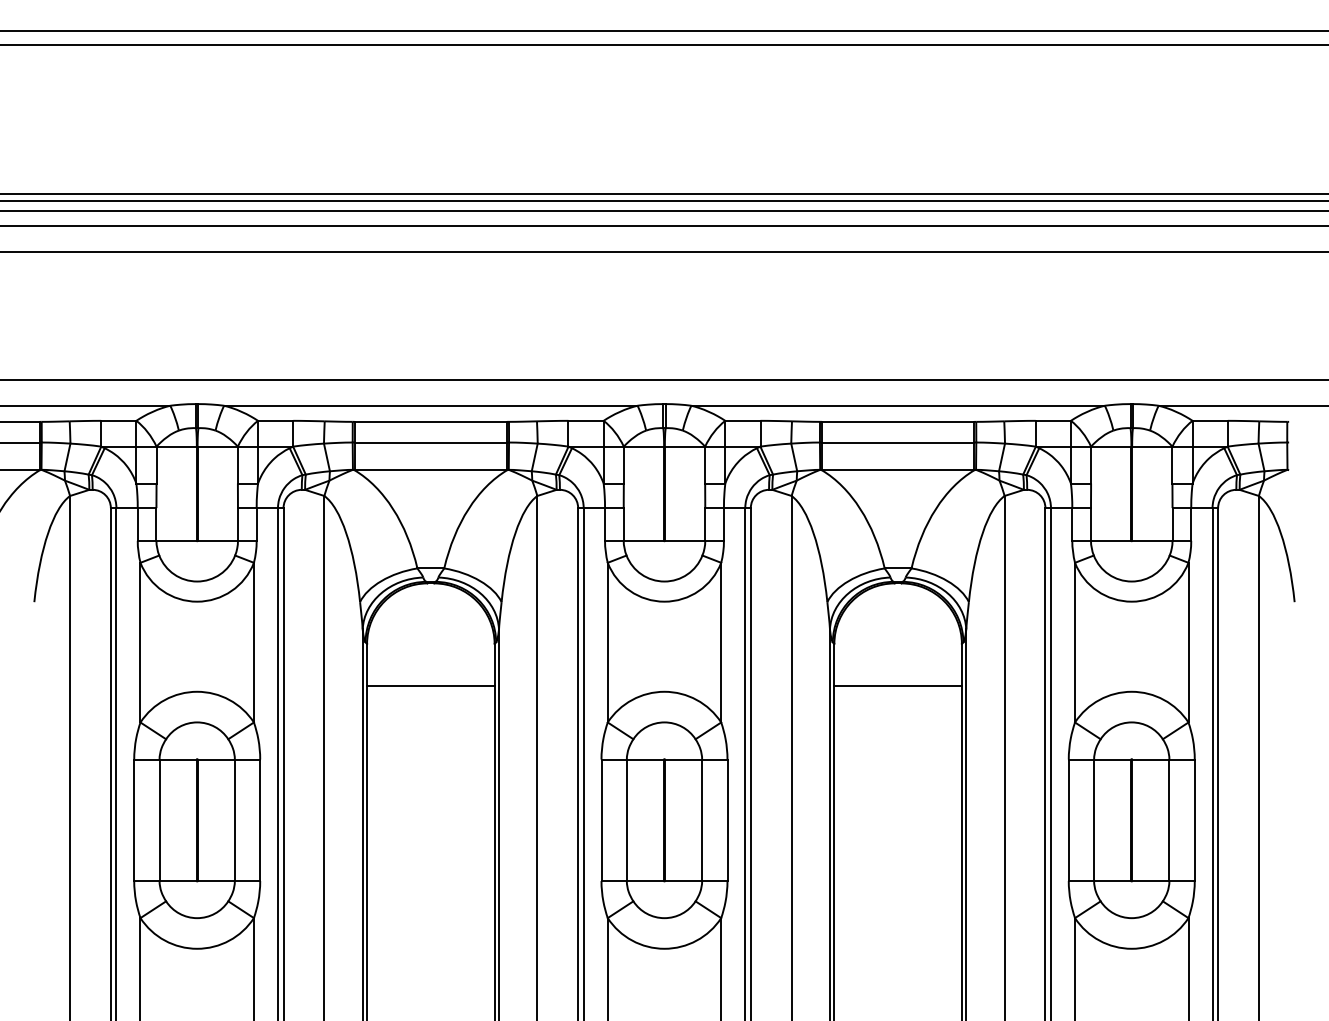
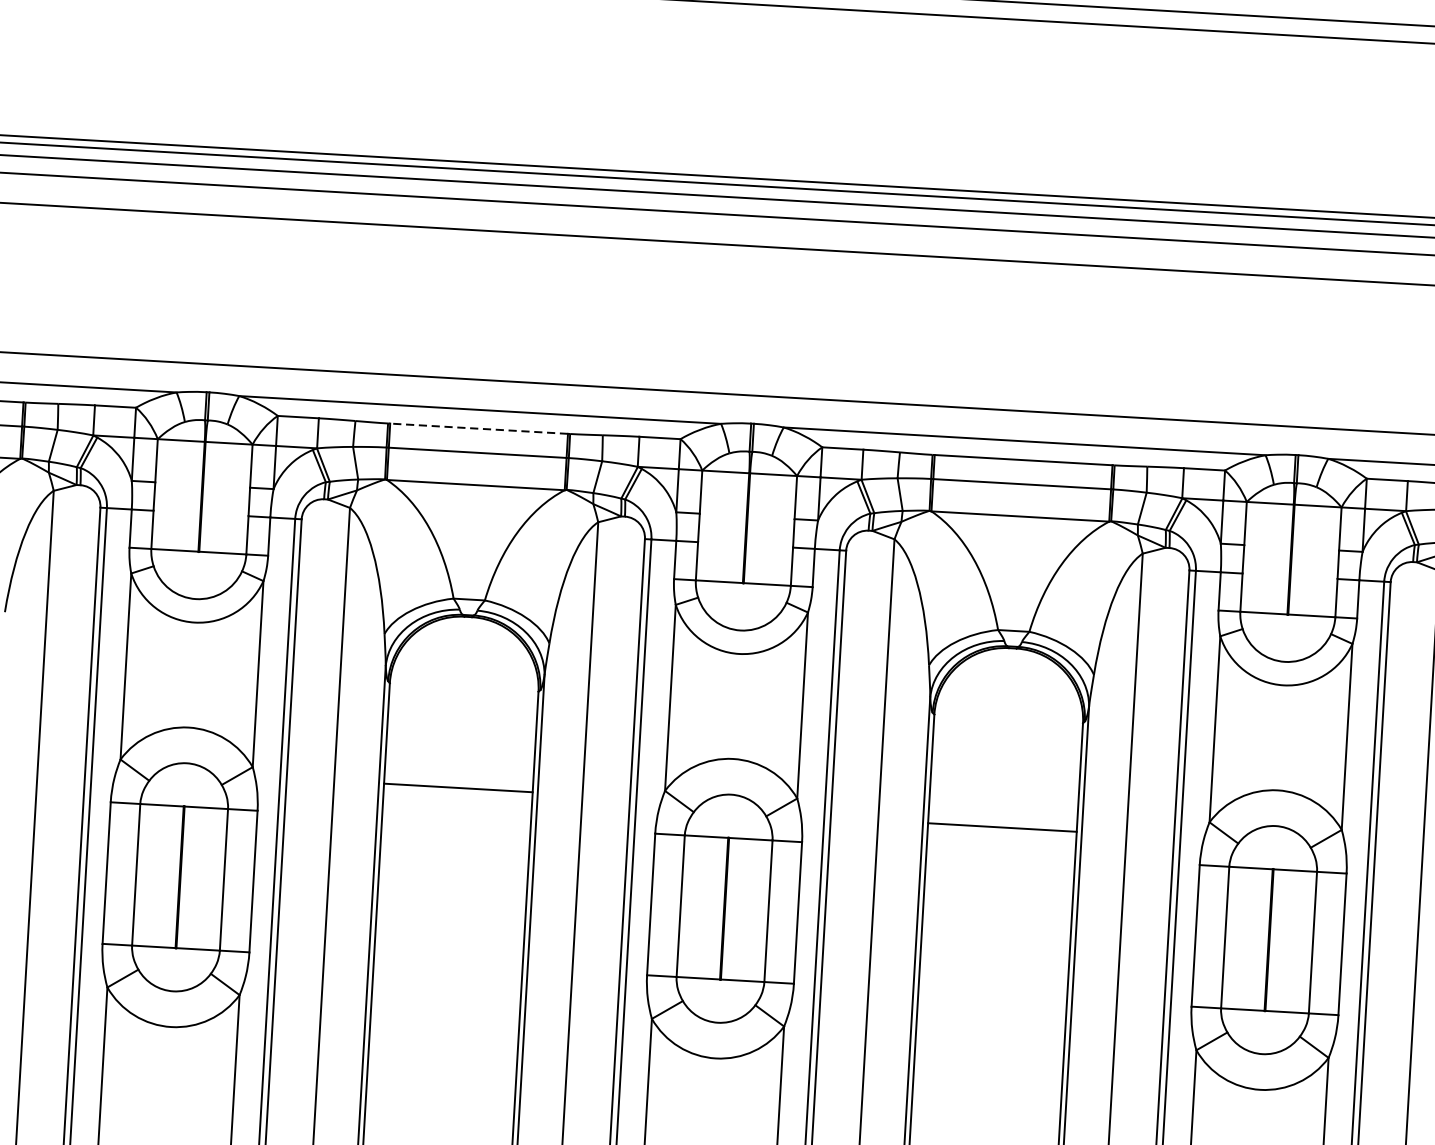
line: (430, 421) -> (478, 428), solid -> dashed
line: (430, 686) -> (457, 788), moved
line: (897, 686) -> (1001, 827), moved

